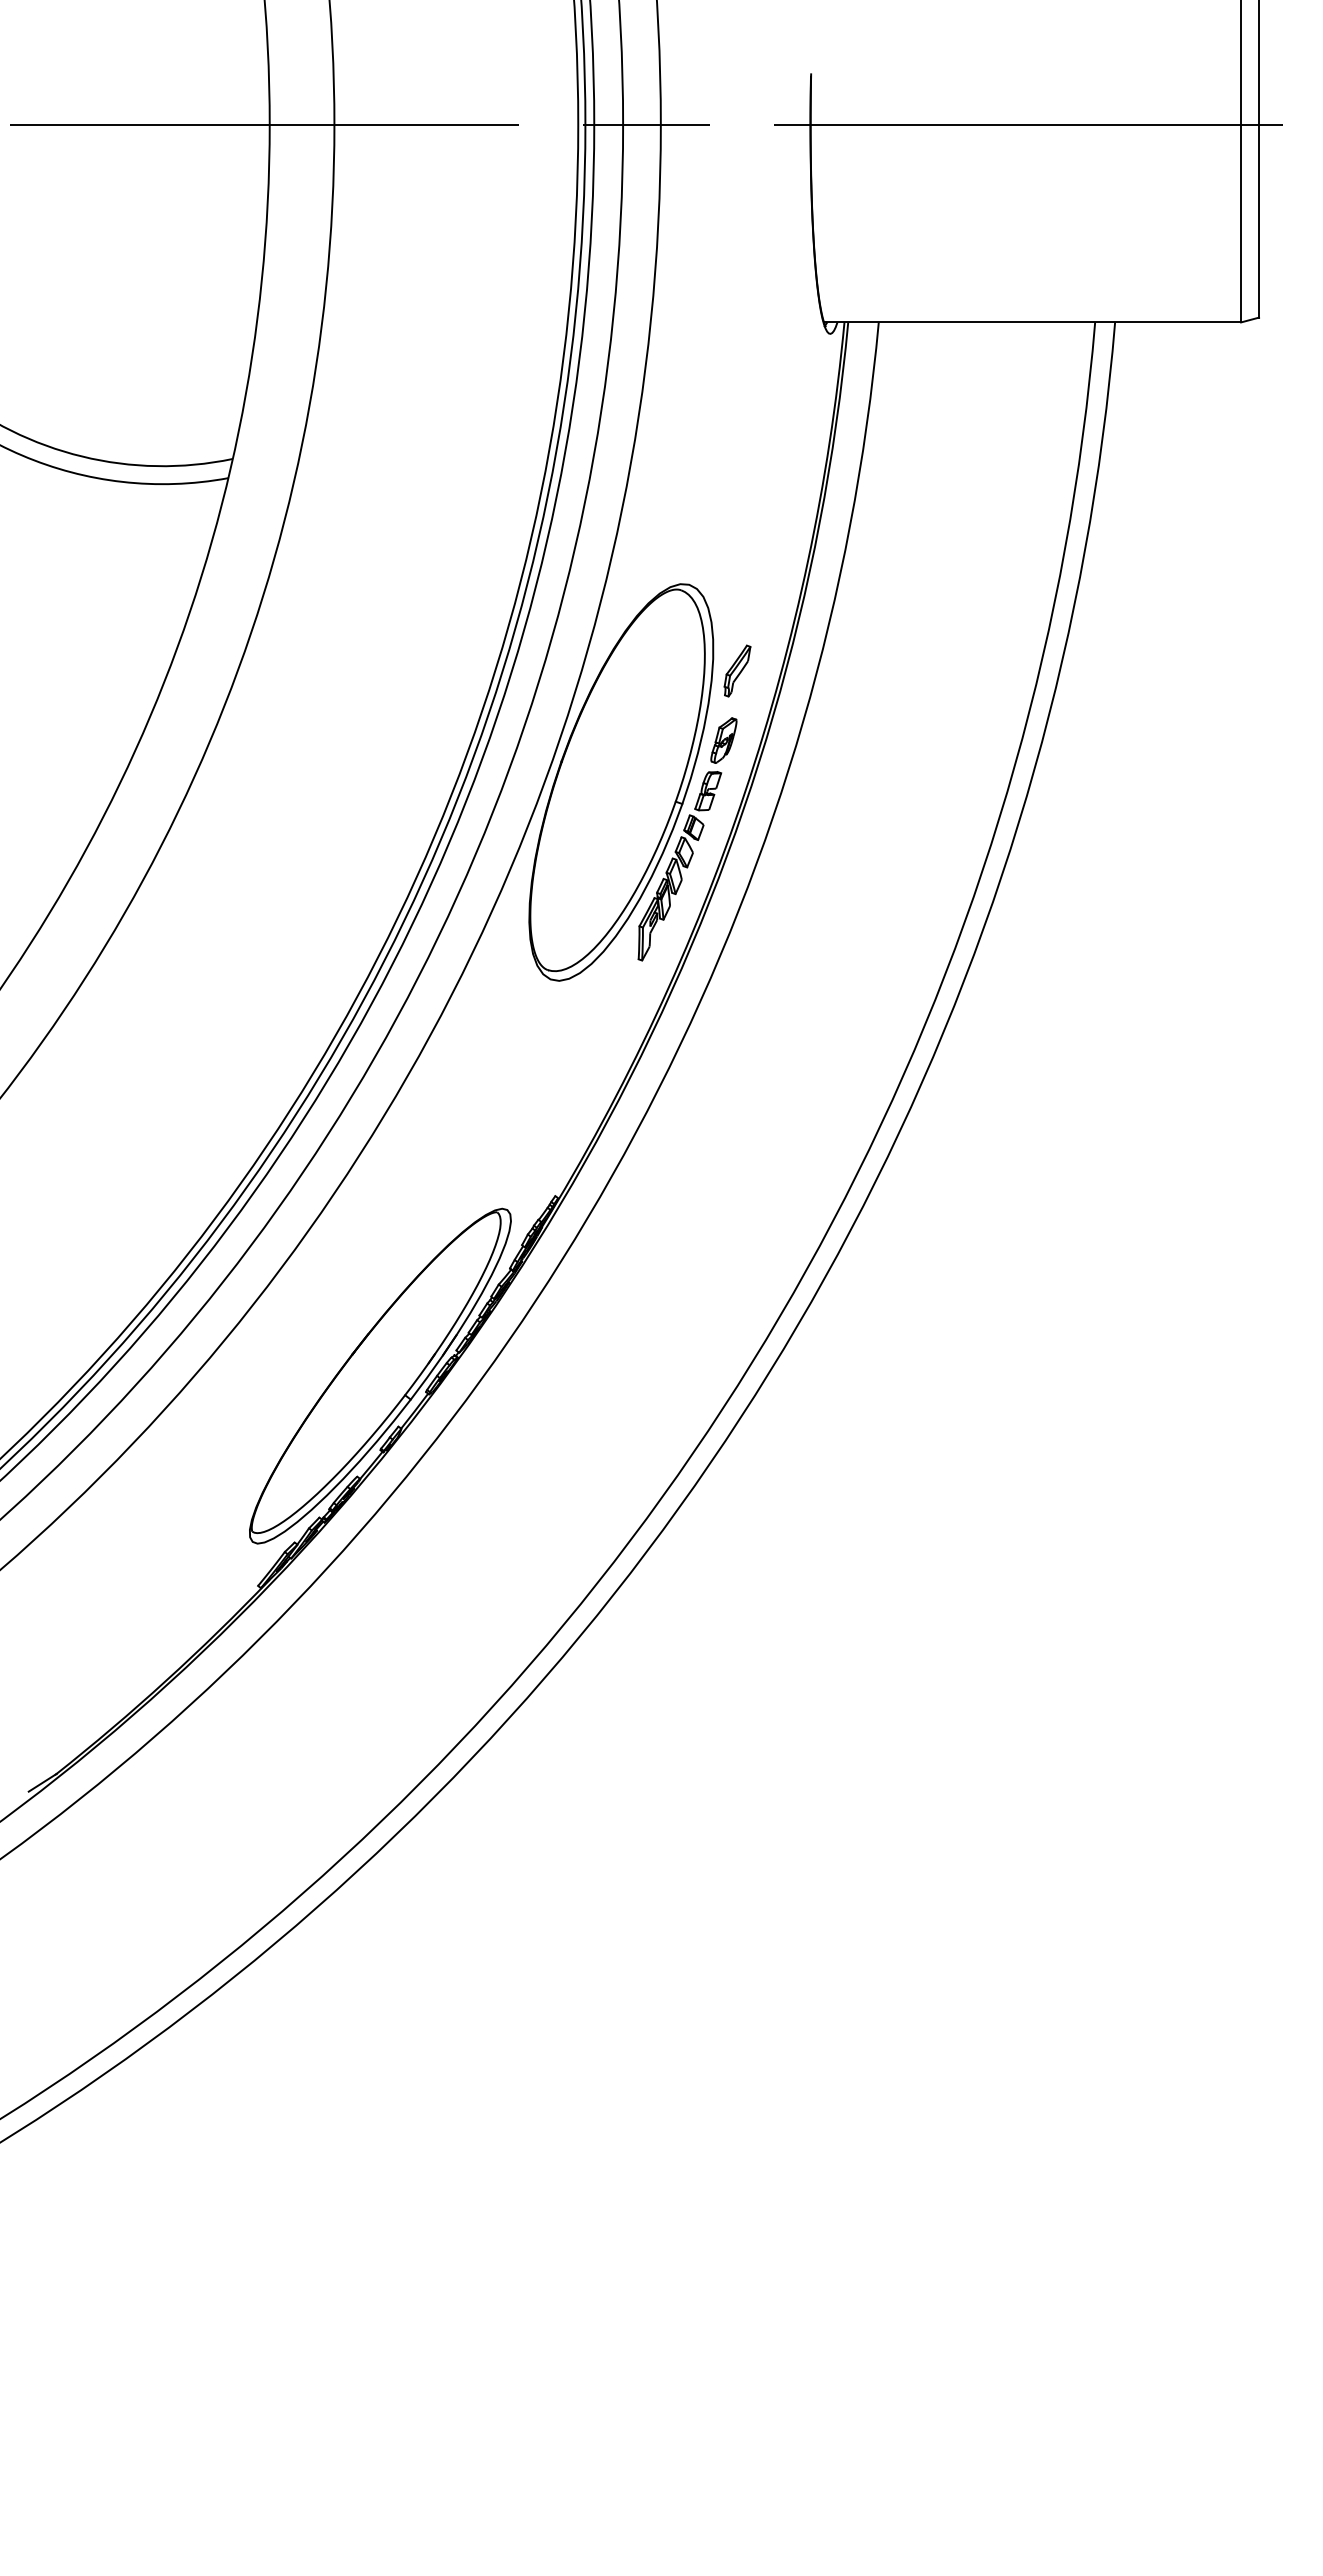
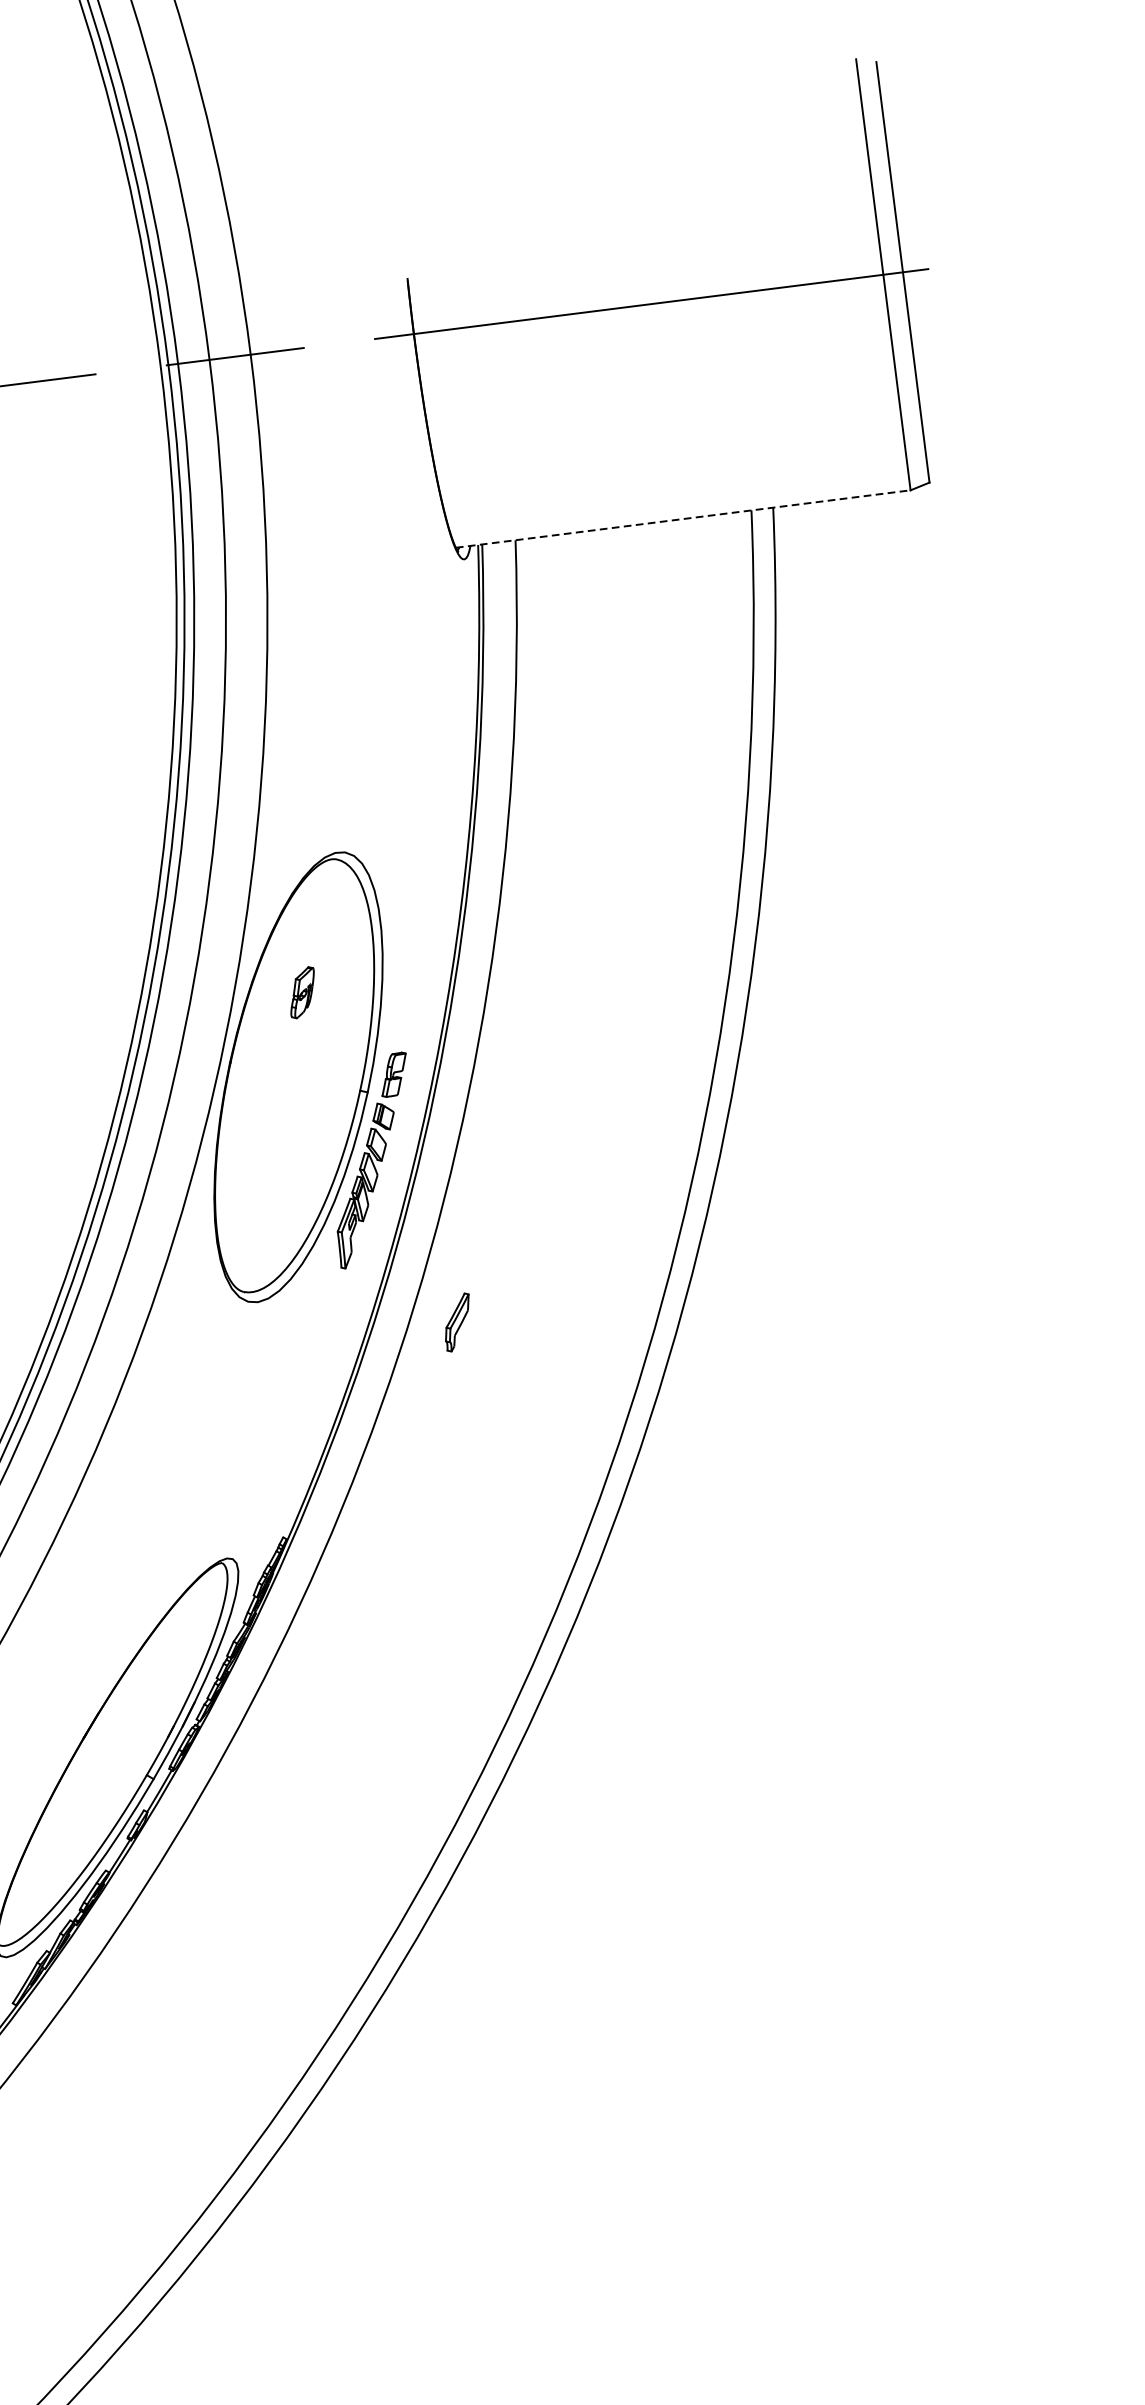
line: (1032, 322) -> (683, 519), solid -> dashed
part: (737, 670) -> (457, 1321), moved
part: (723, 740) -> (302, 992), moved

